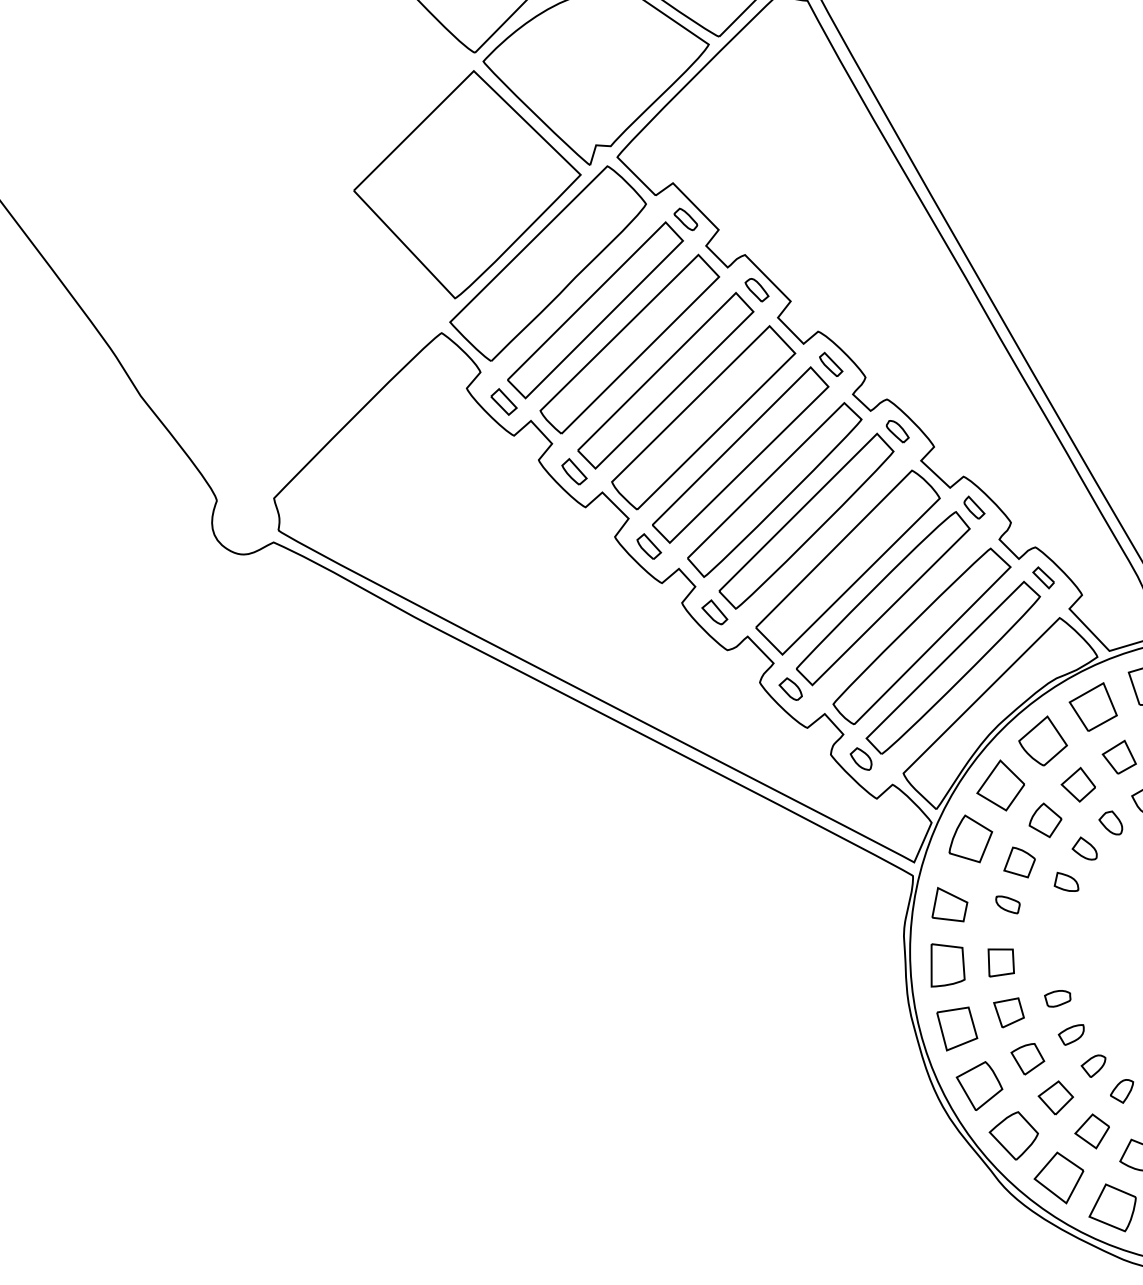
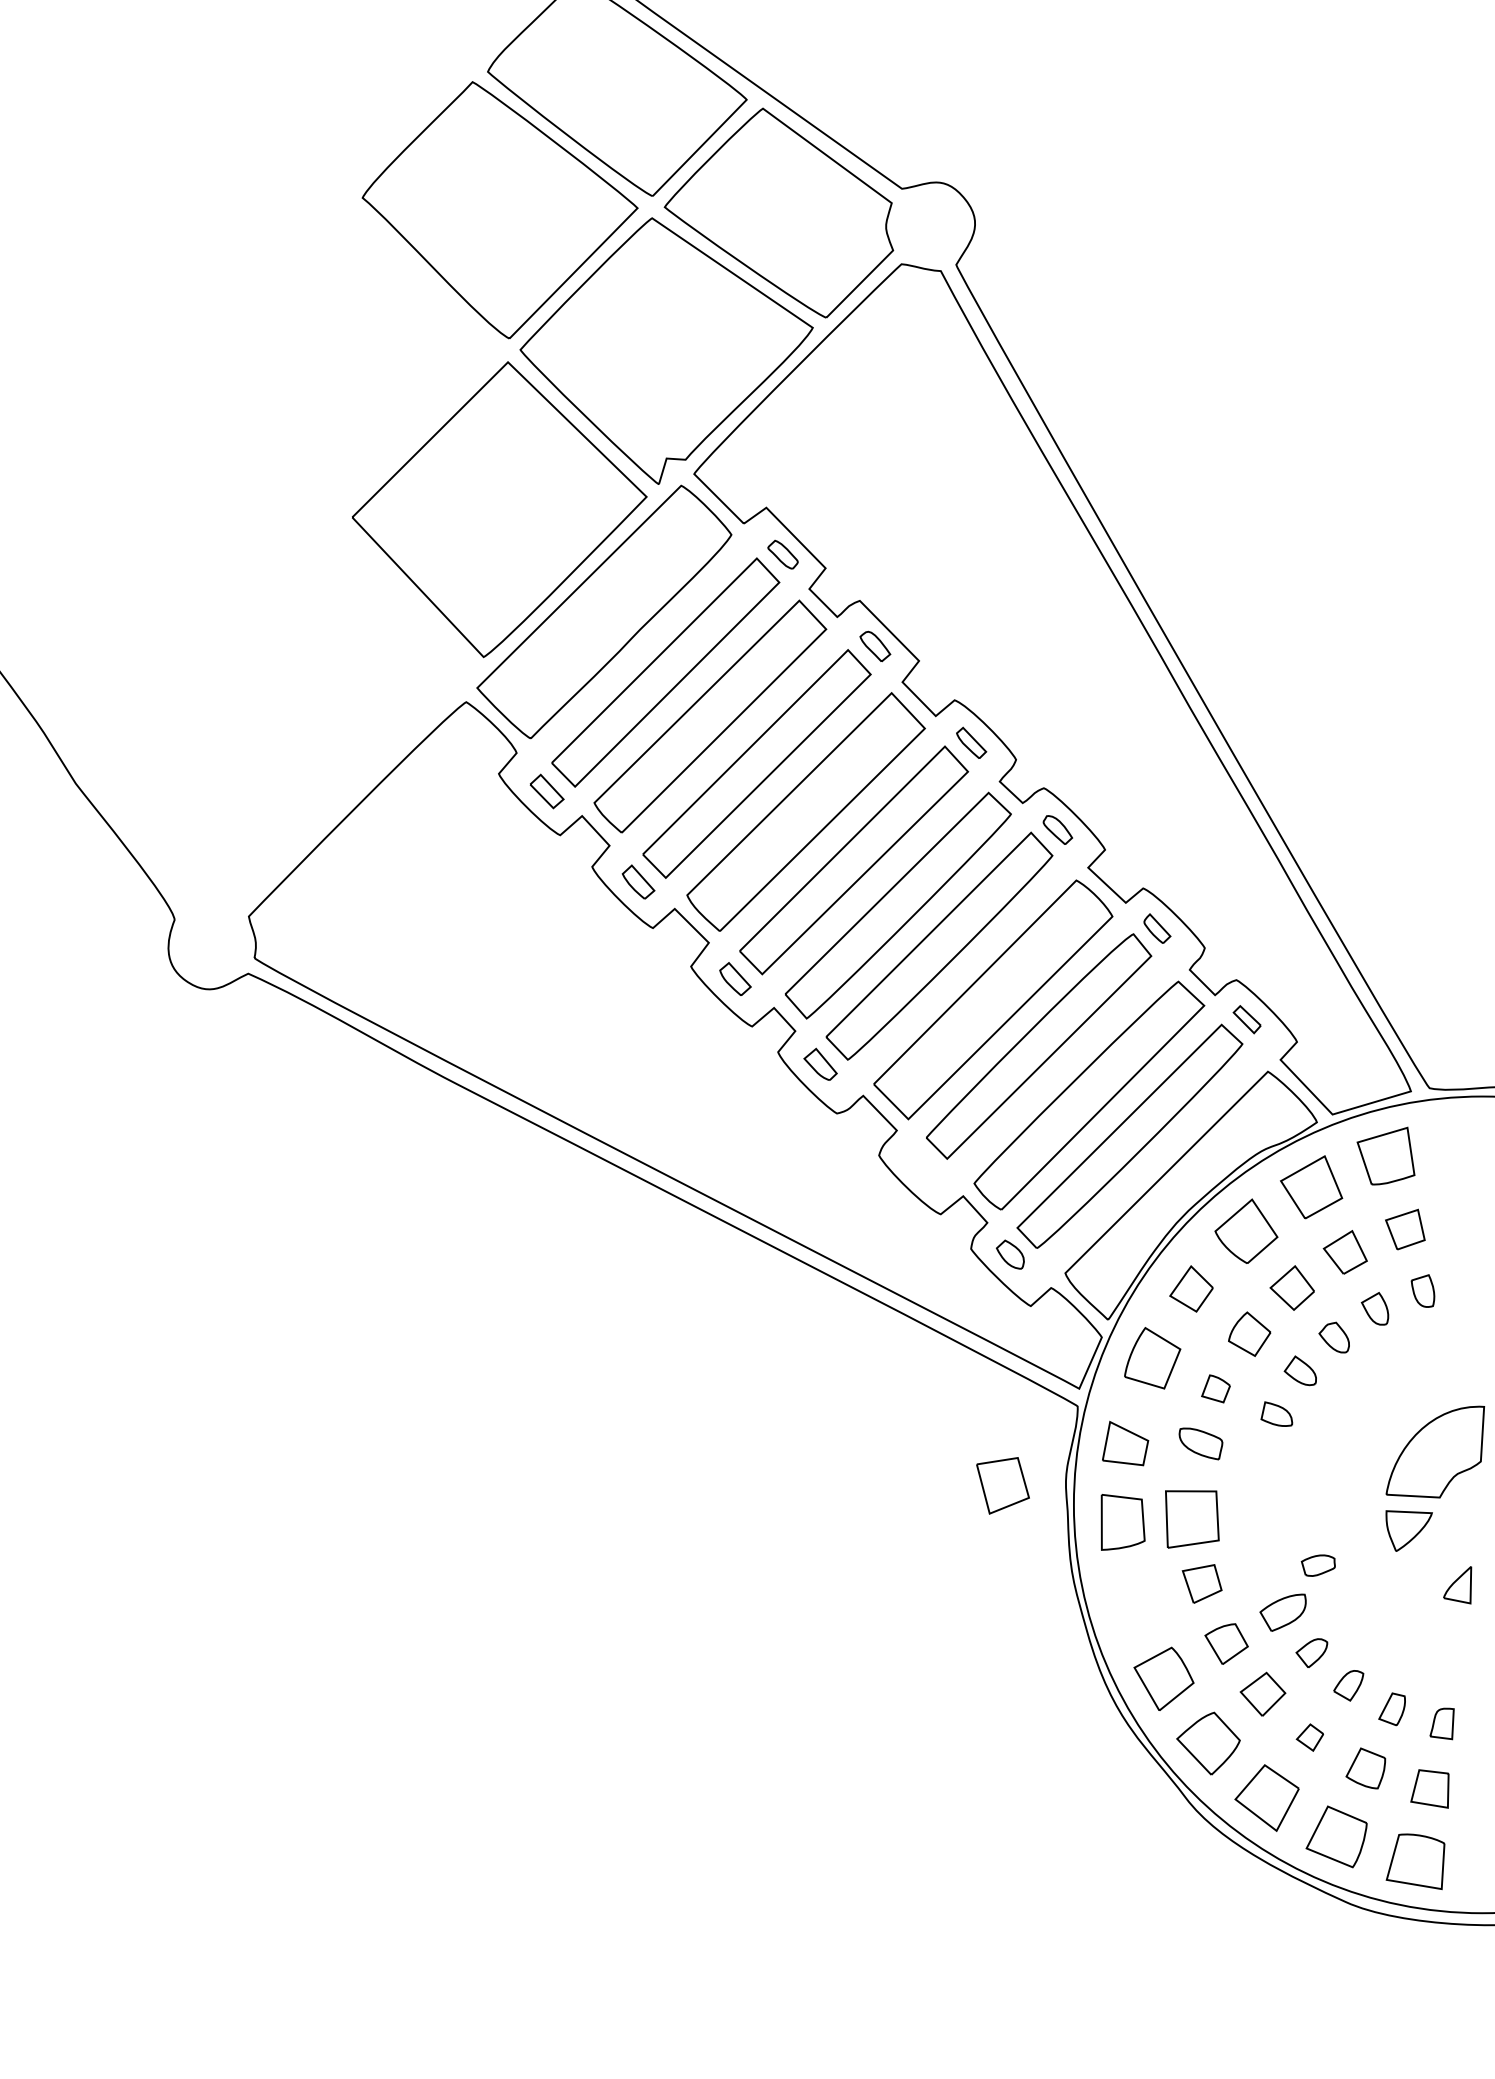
part: (790, 689) -> (918, 1164), removed
part: (1000, 785) -> (1191, 1288), size x0.7
part: (1019, 862) -> (1215, 1388), size x0.7
part: (1007, 904) -> (1200, 1443), size x1.4
part: (1000, 962) -> (1191, 1518), size x1.6
part: (1057, 998) -> (1317, 1565), moved
part: (956, 1028) -> (1002, 1485), moved
part: (1070, 1034) -> (1282, 1612), size x1.4
part: (1091, 1131) -> (1309, 1737), size x0.6

